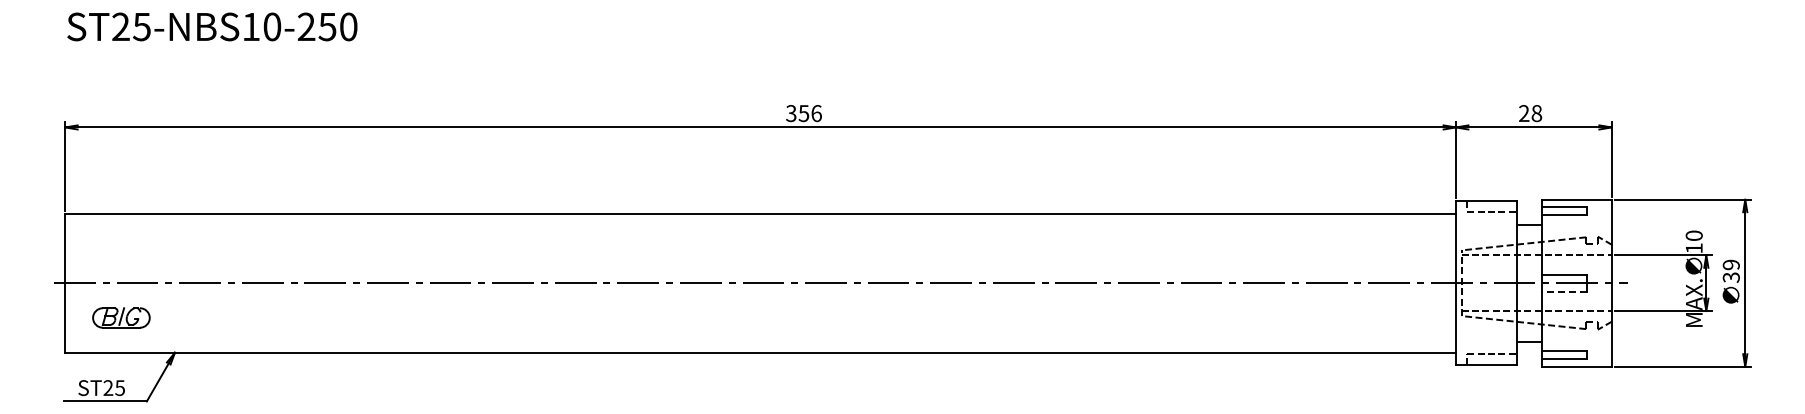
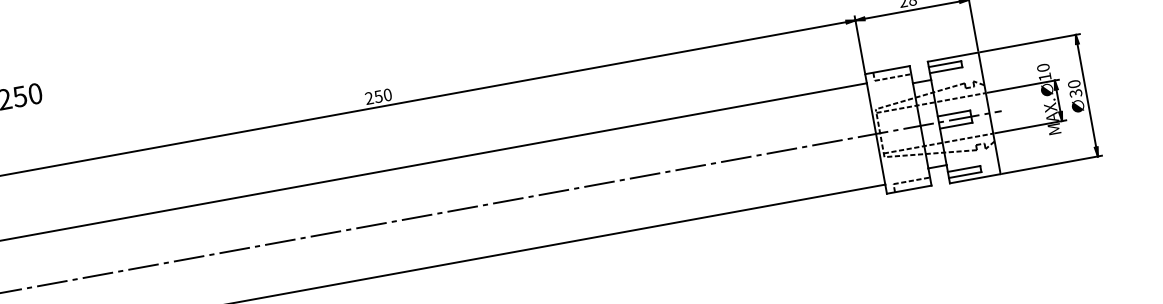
text: (803, 113) -> (378, 96), 356 -> 250
text: (1731, 264) -> (1074, 83), 39 -> 30
line: (1563, 291) -> (955, 125), dashed -> solid

